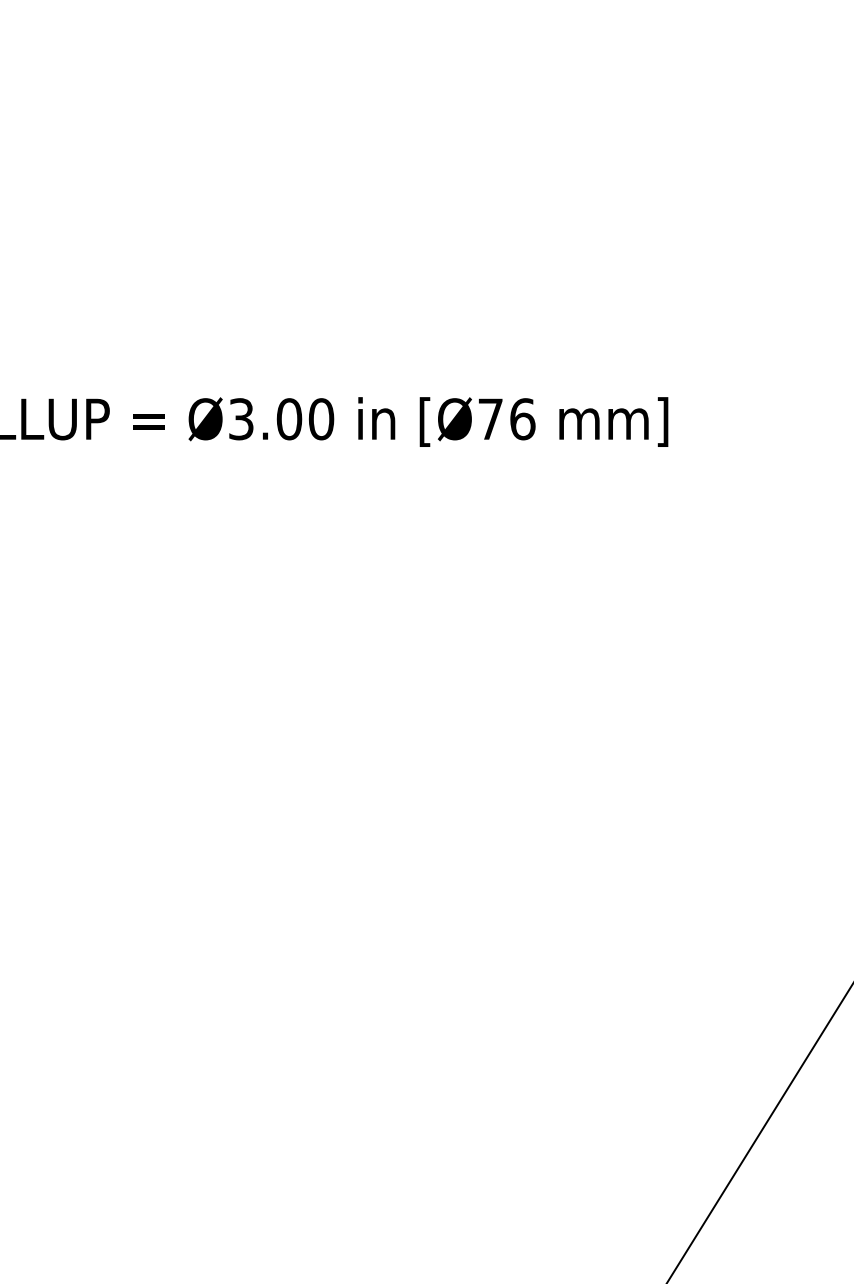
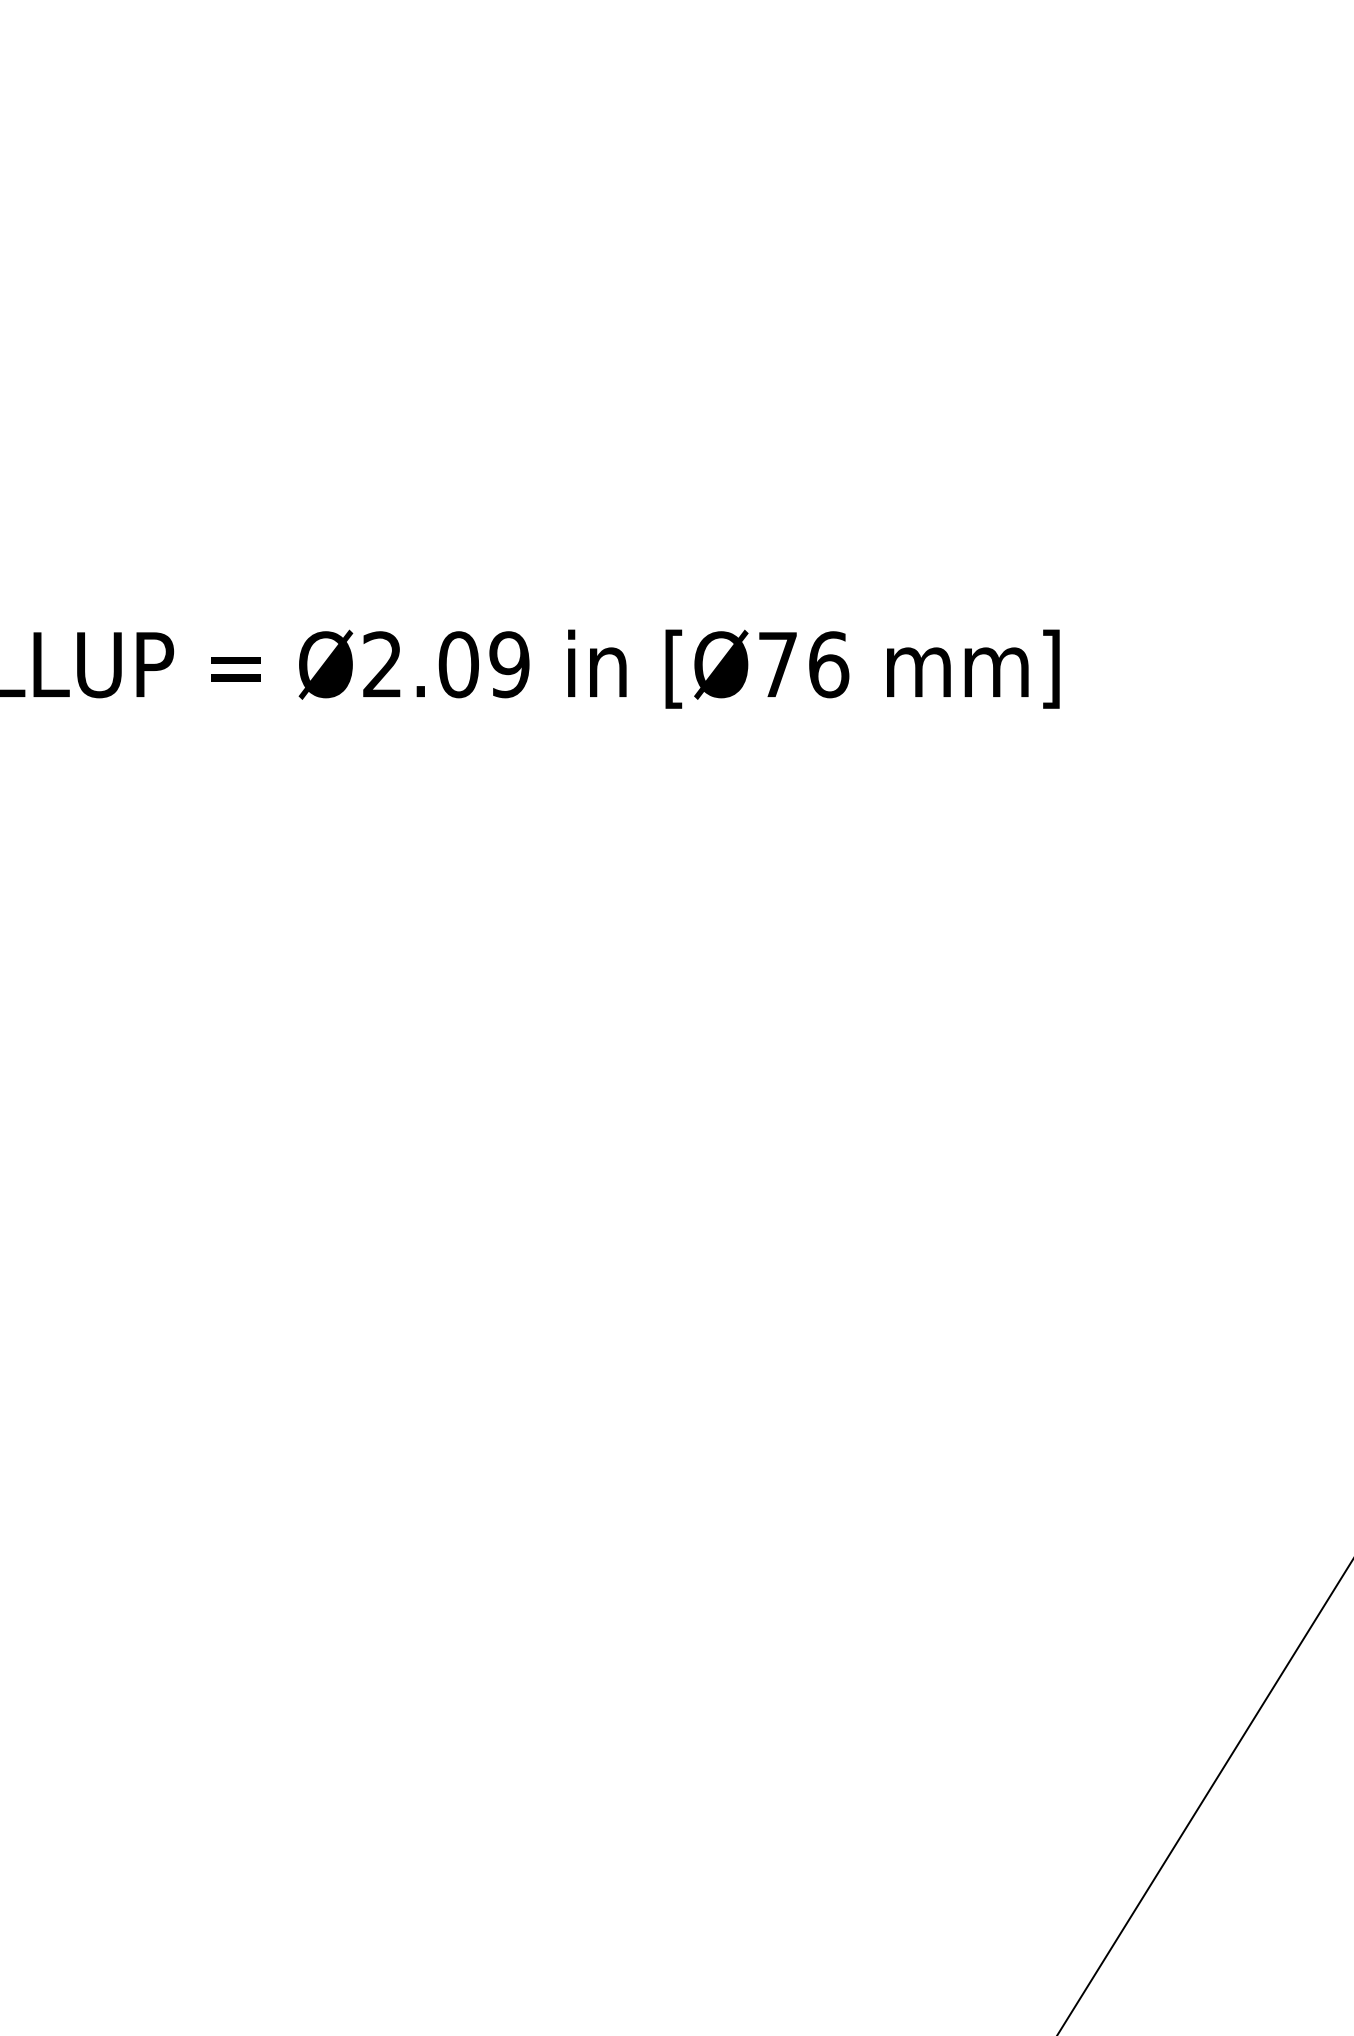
text: (281, 419) -> (446, 665), Ø3.00 -> Ø2.09

